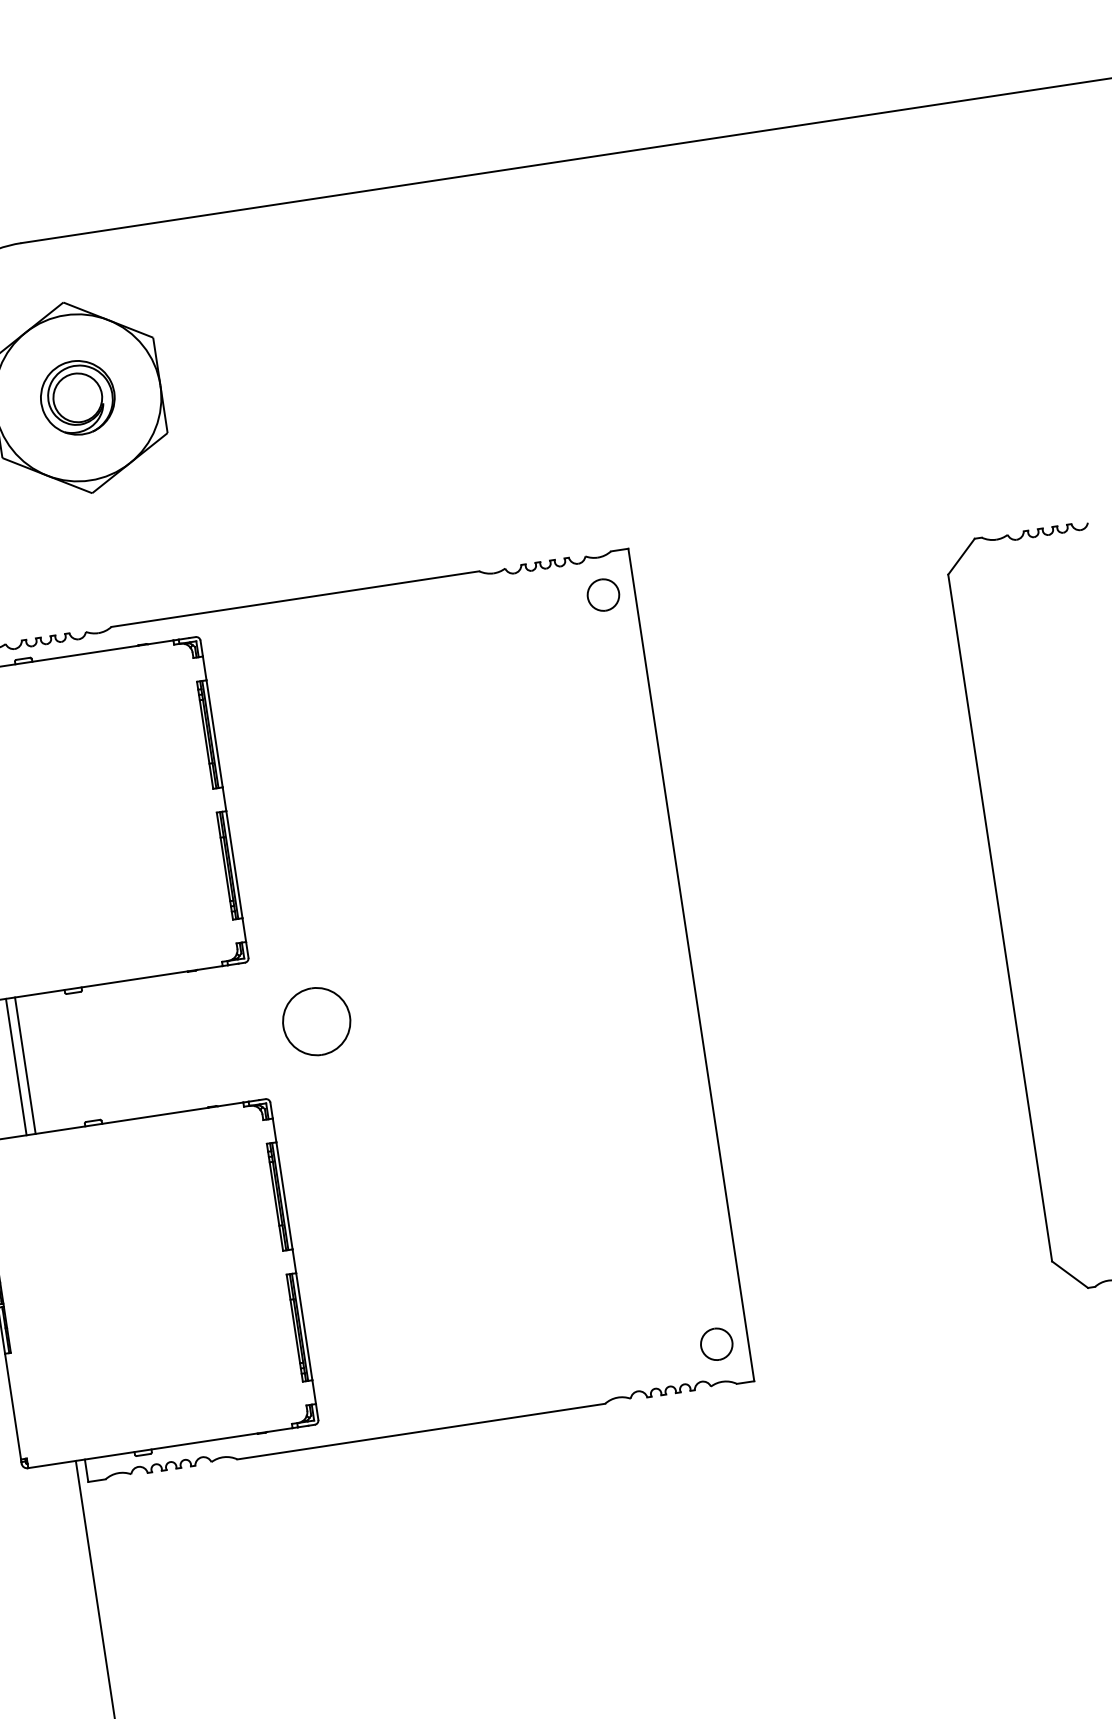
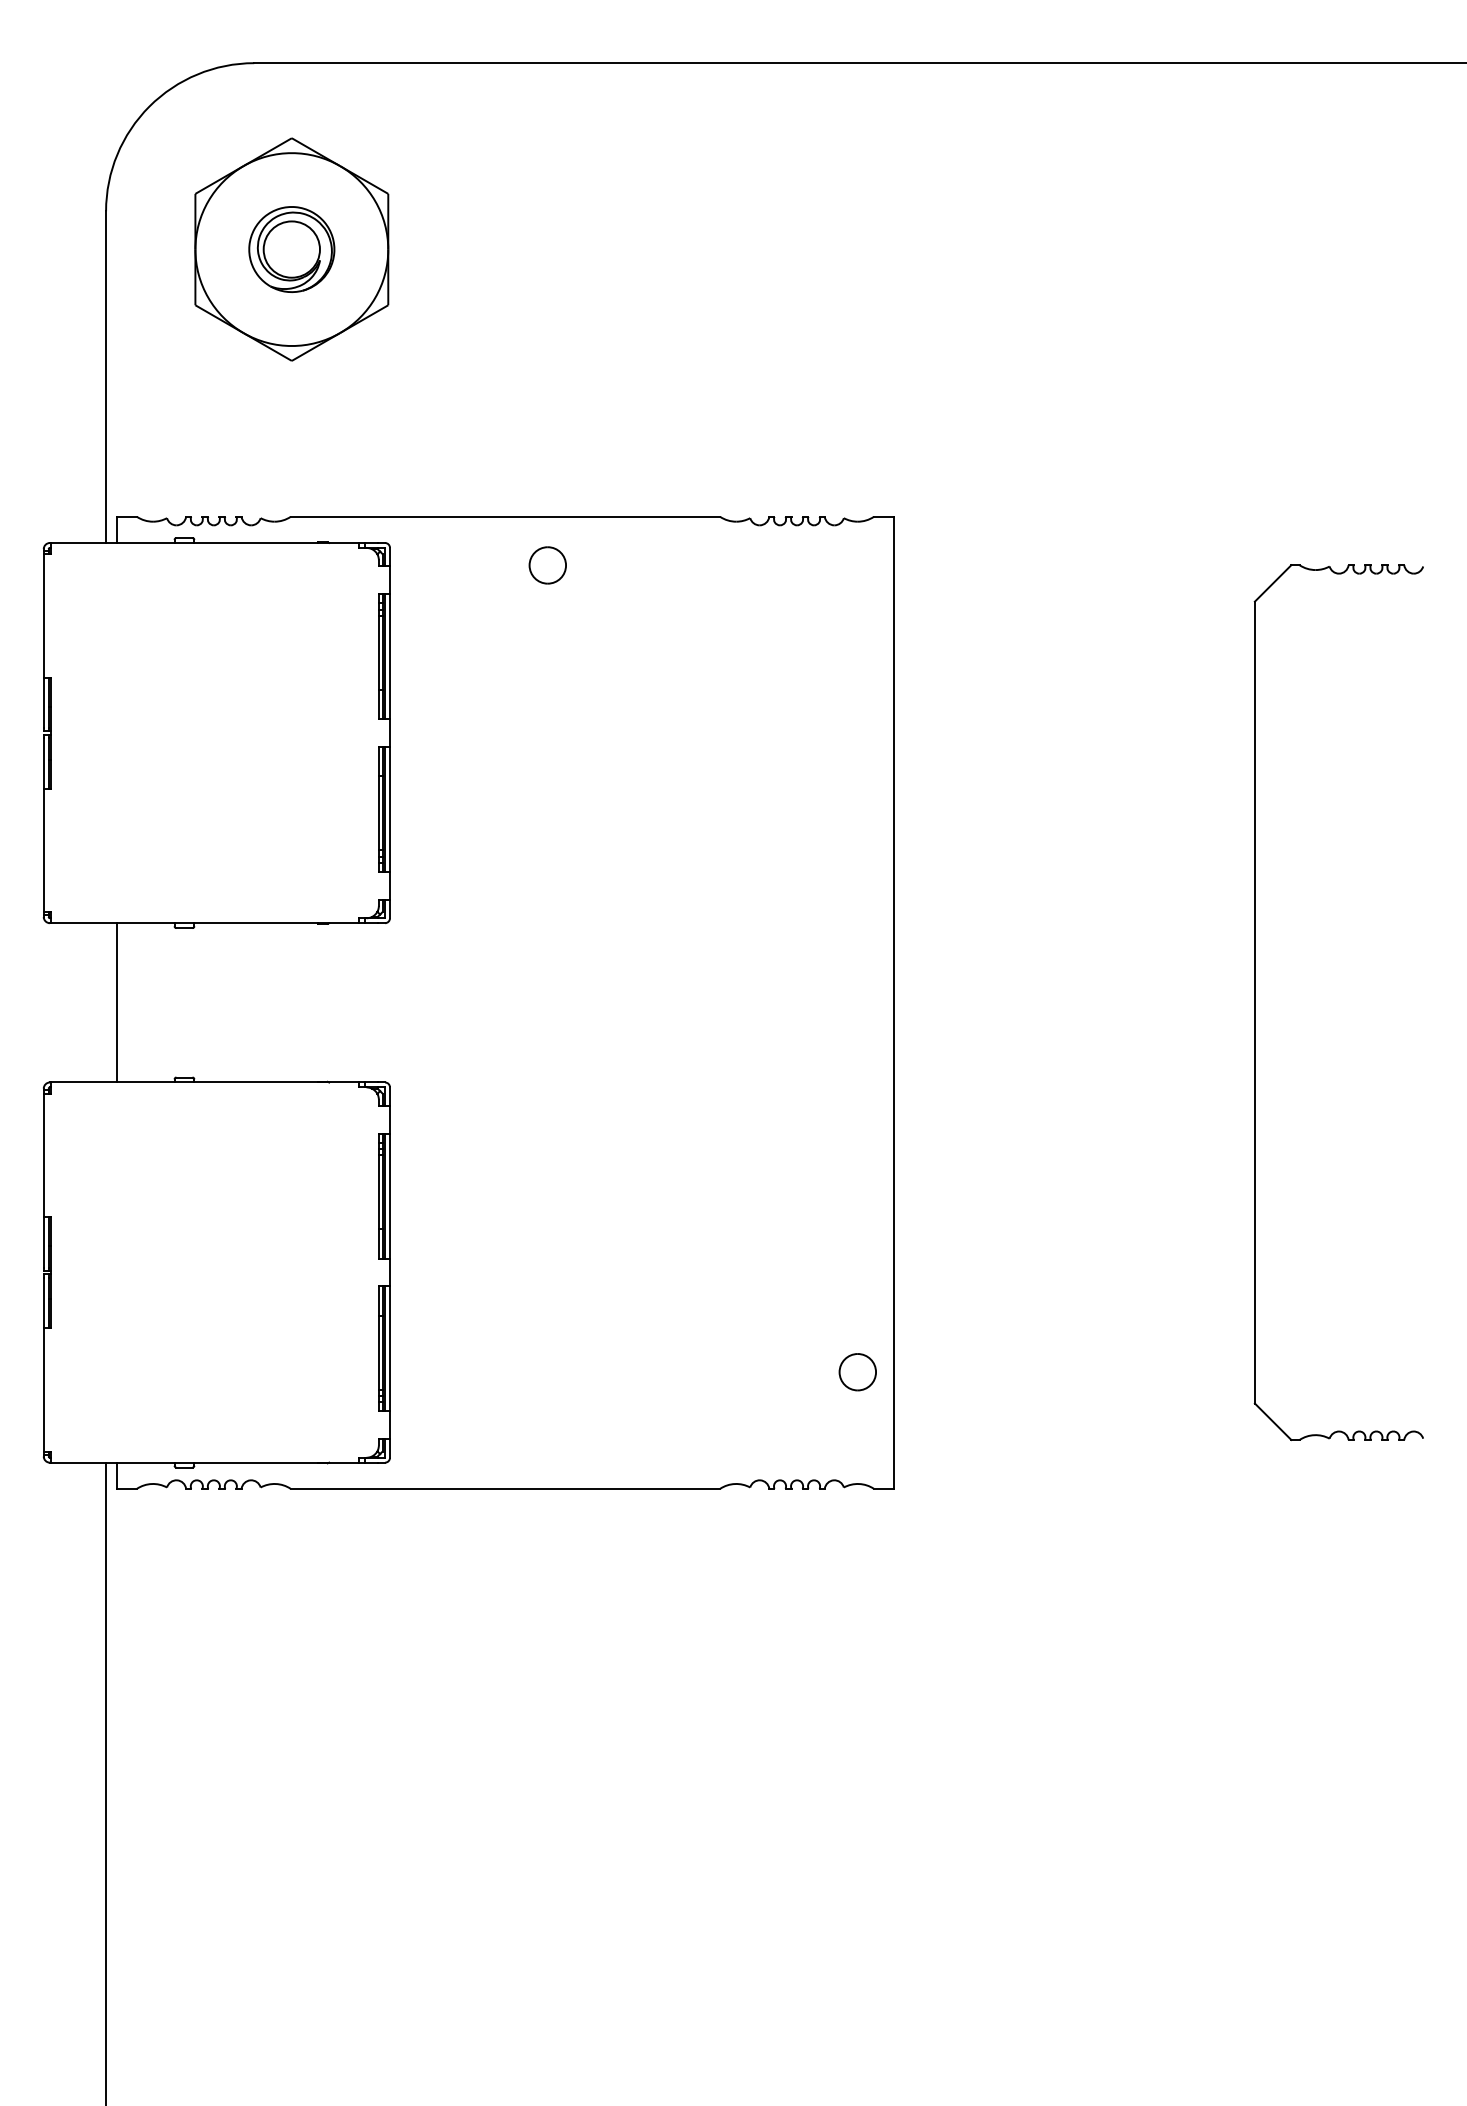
part: (603, 595) -> (547, 565), moved
part: (316, 1021) -> (456, 1002), removed
line: (16, 1066) -> (106, 1002), removed
part: (716, 1344) -> (857, 1372), moved

